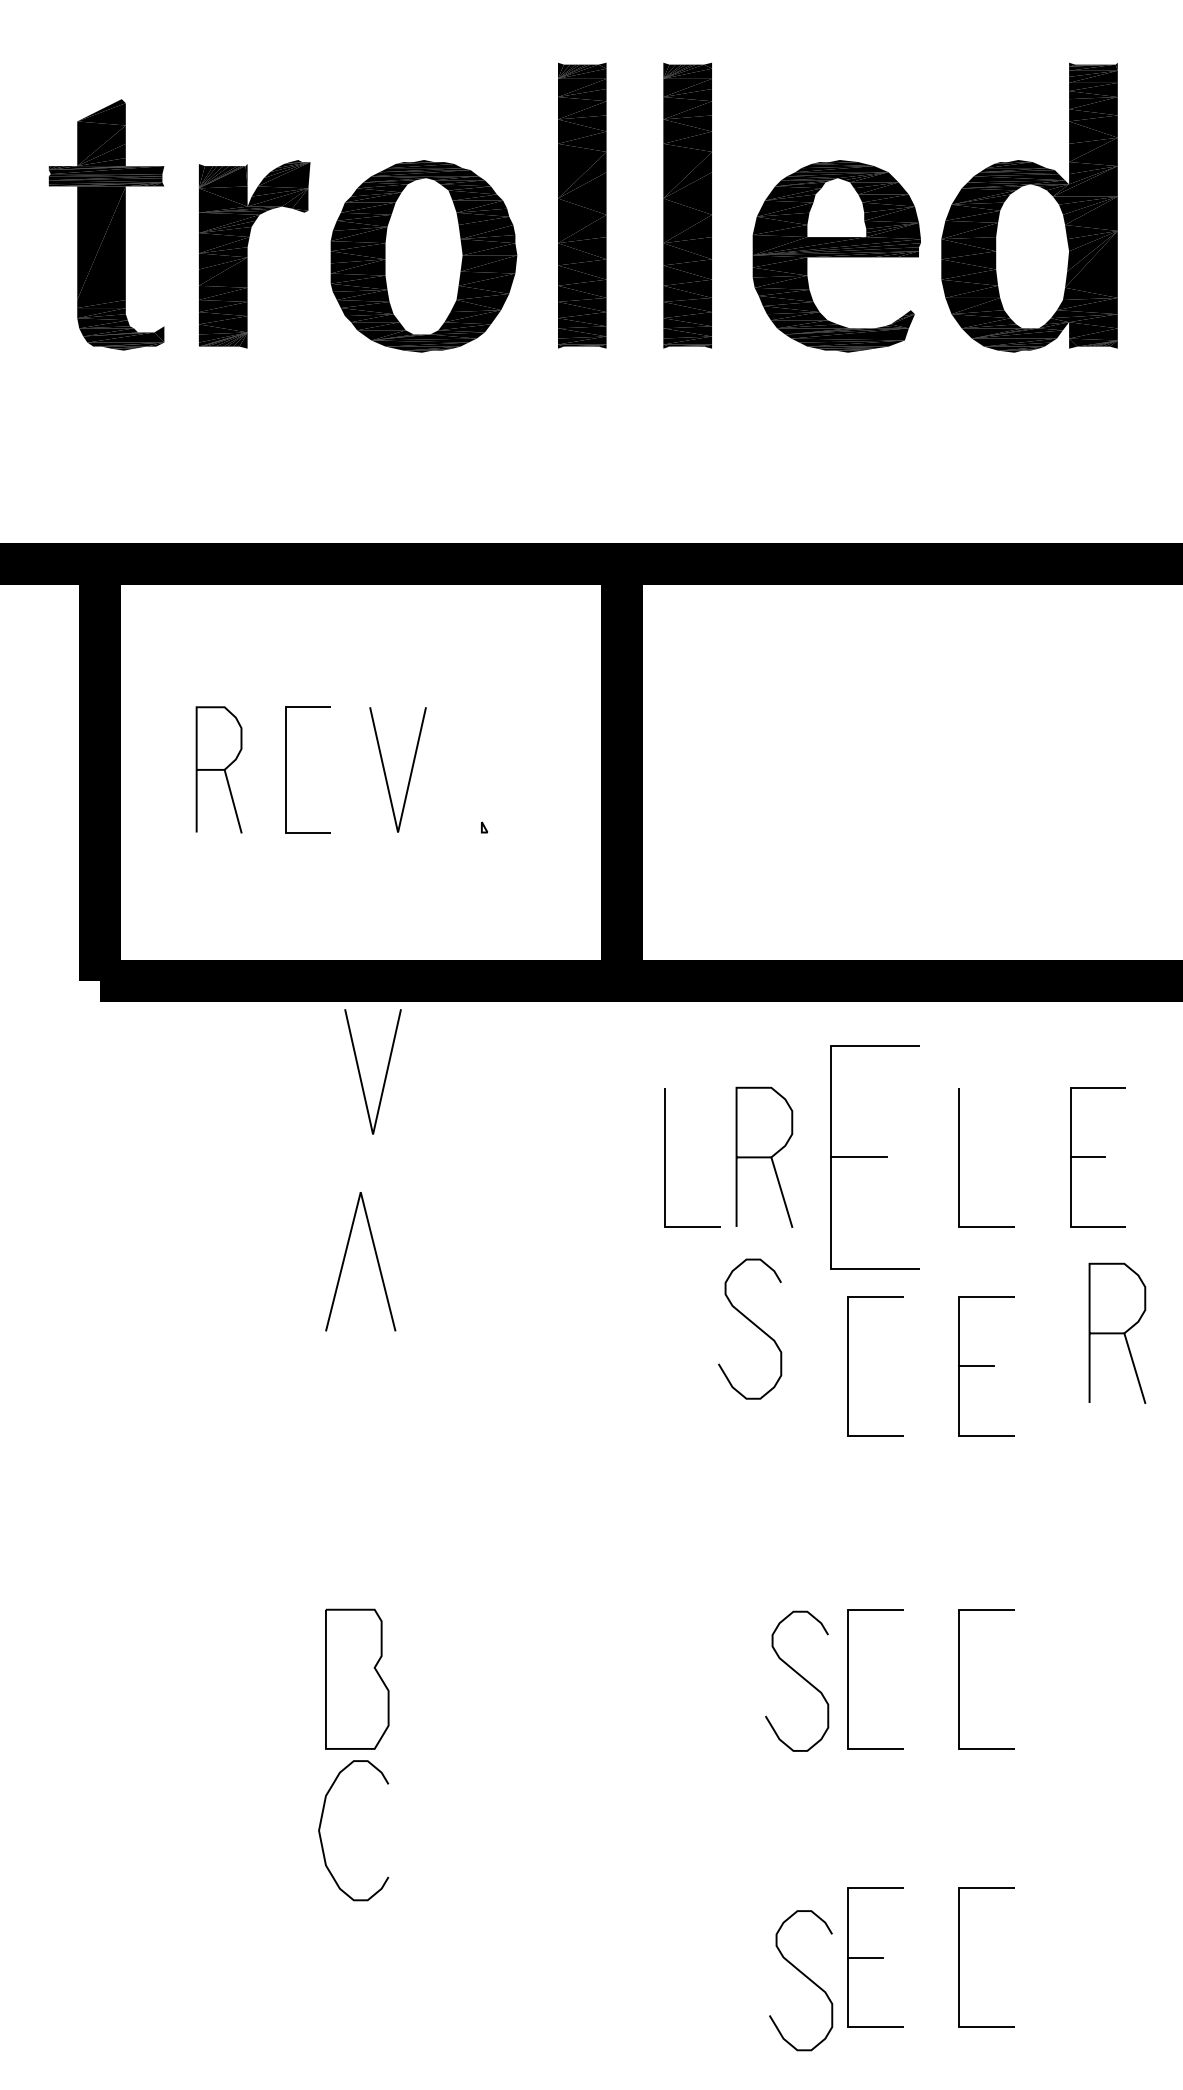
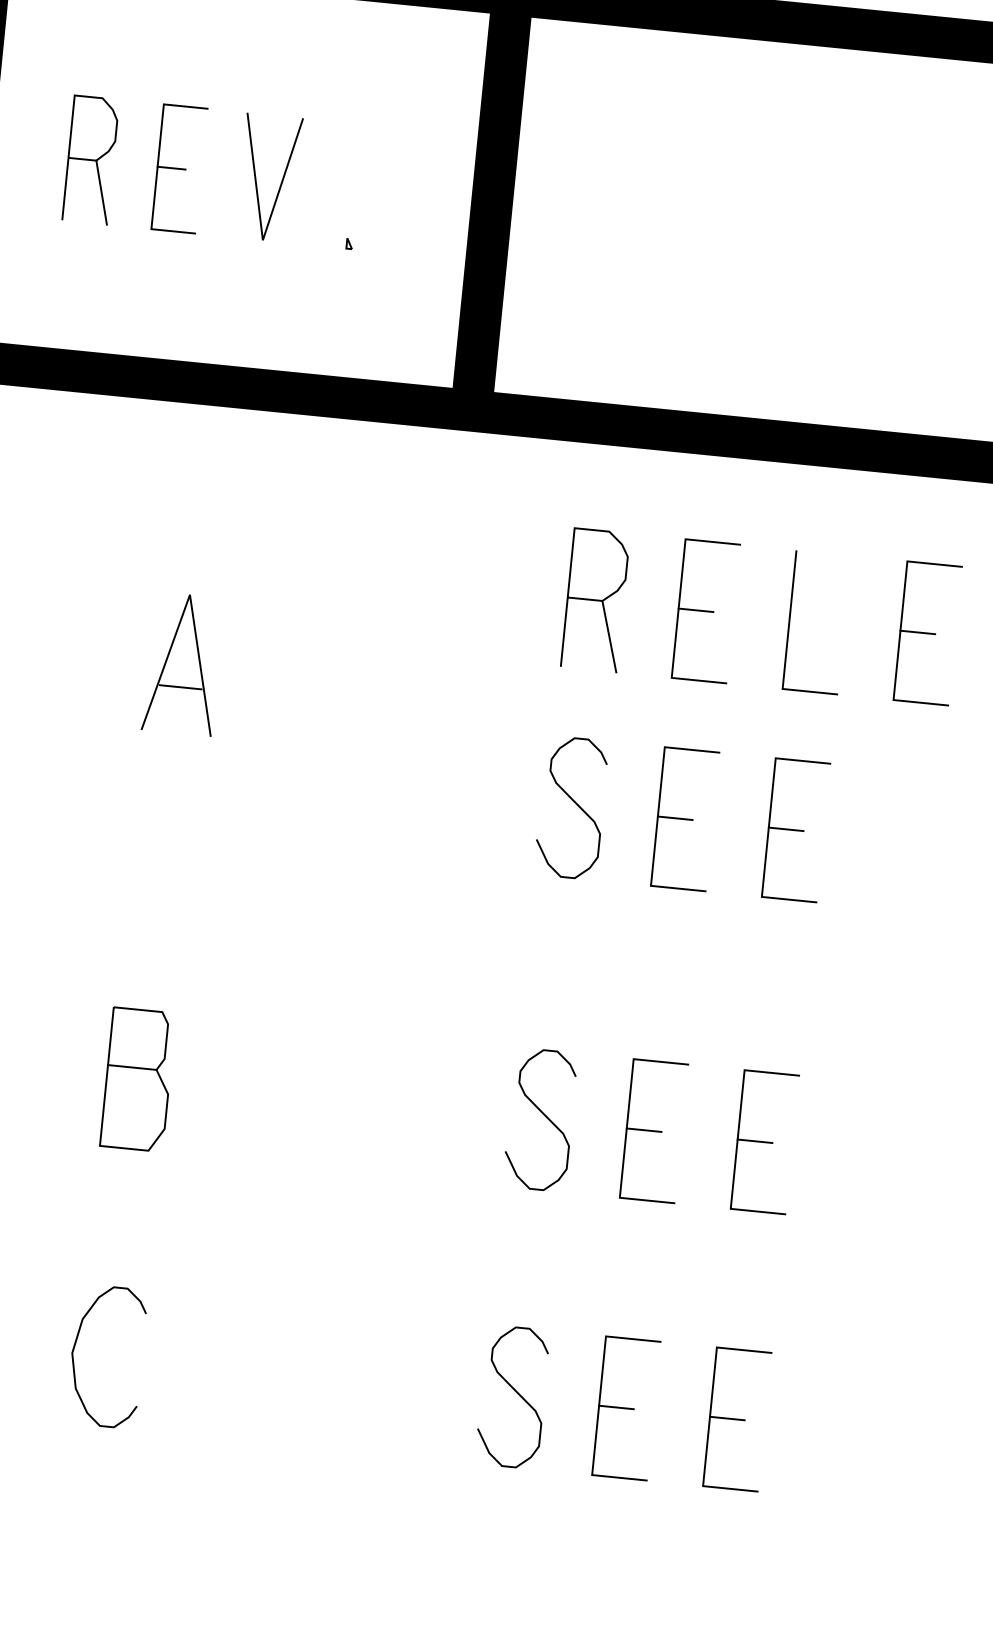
line: (300, 769) -> (171, 167), added
line: (360, 1072) -> (201, 475), removed
line: (665, 1157) -> (496, 590), removed
part: (875, 1157) -> (706, 611), size x0.62
line: (360, 1285) -> (180, 687), added
curve: (753, 1324) -> (575, 803), moved
part: (1117, 1332) -> (929, 809), removed
line: (864, 1366) -> (674, 818), added
line: (349, 1667) -> (131, 1067), added
curve: (799, 1676) -> (543, 1115), moved
line: (864, 1679) -> (643, 1130), added
line: (976, 1679) -> (754, 1141), added
curve: (321, 1824) -> (75, 1347), moved
line: (976, 1957) -> (727, 1418), added
curve: (804, 1976) -> (516, 1393), moved

